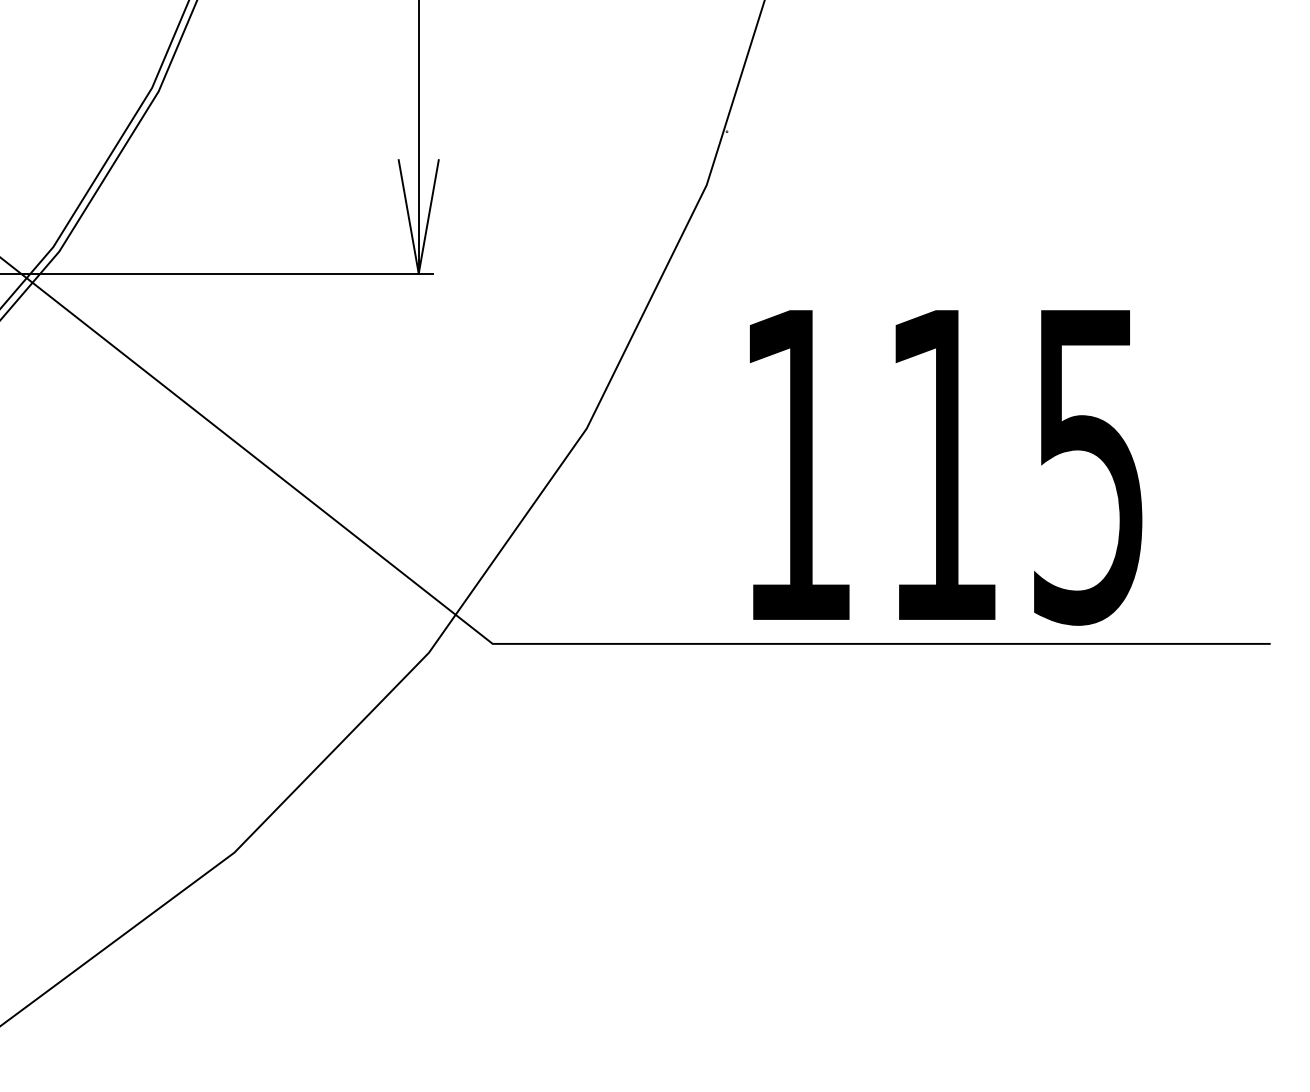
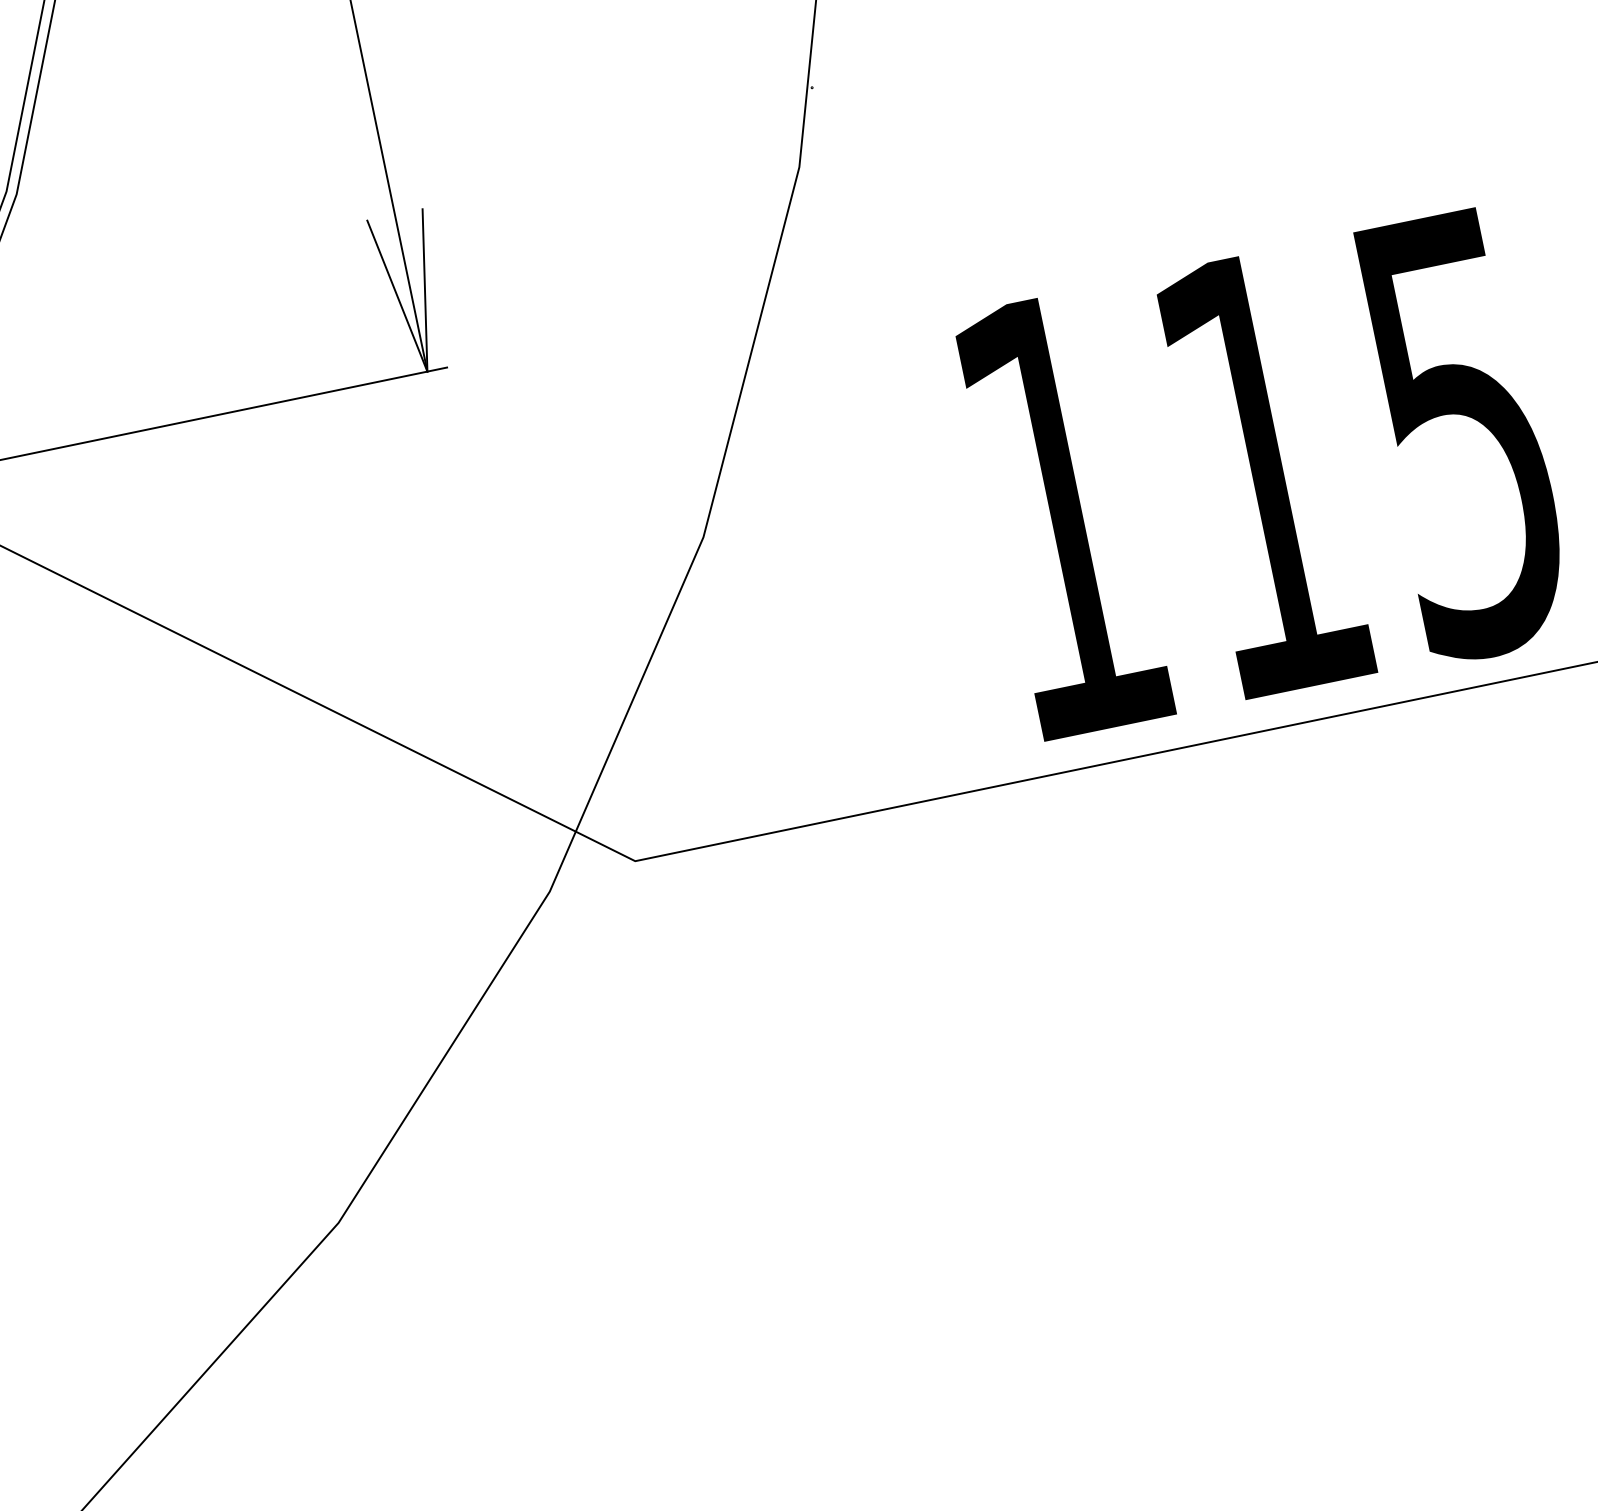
text: (946, 467) -> (1267, 476), moved

